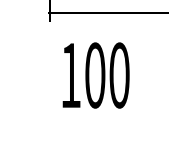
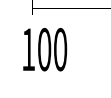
text: (96, 75) -> (45, 49), moved

